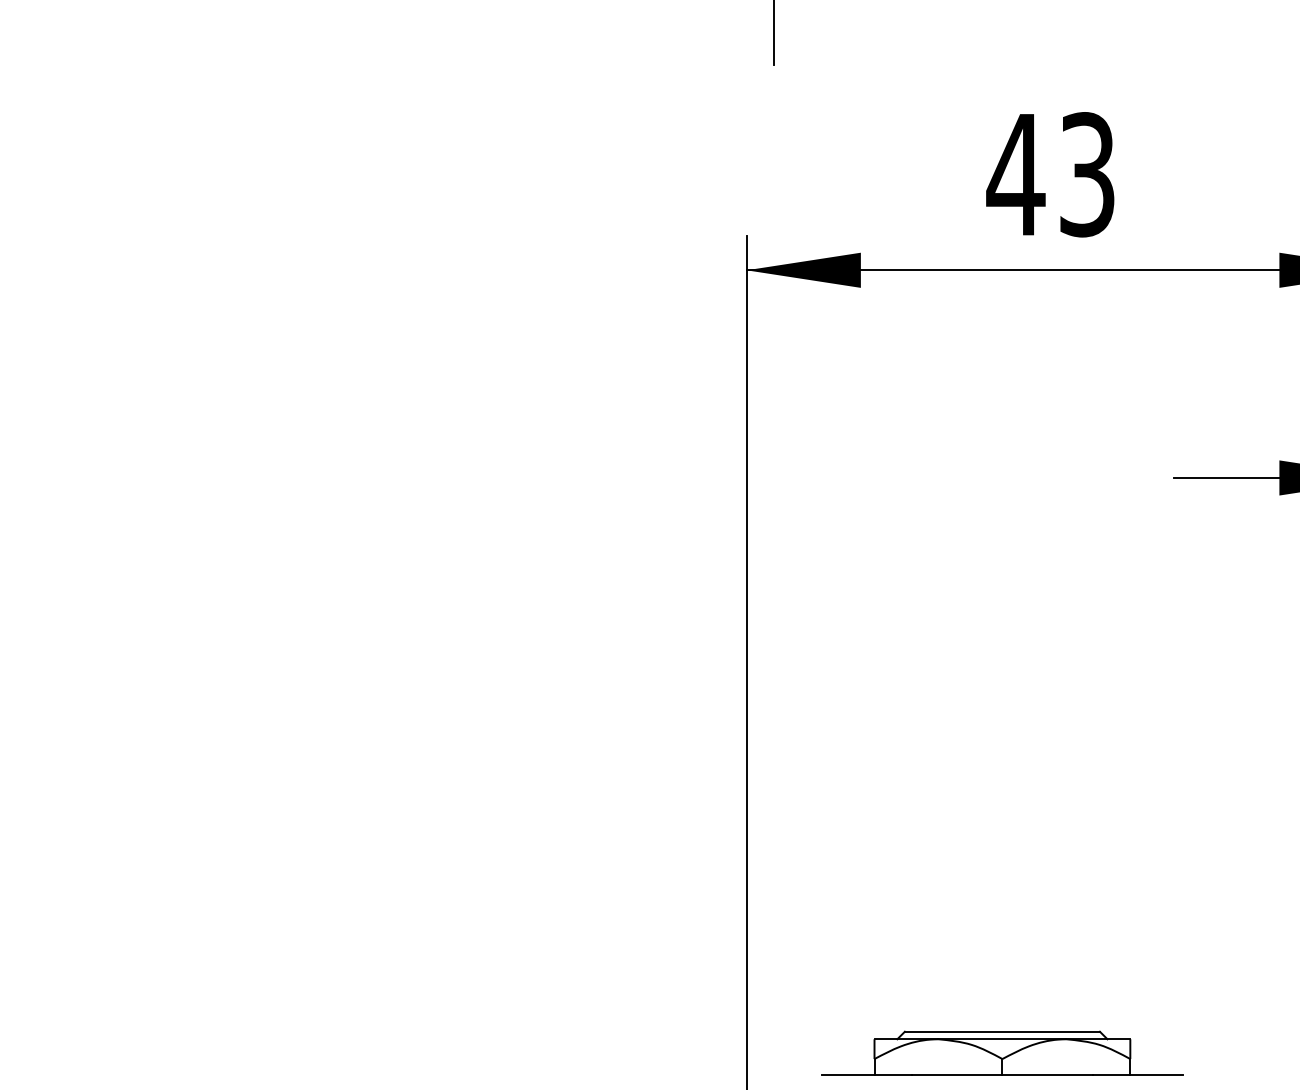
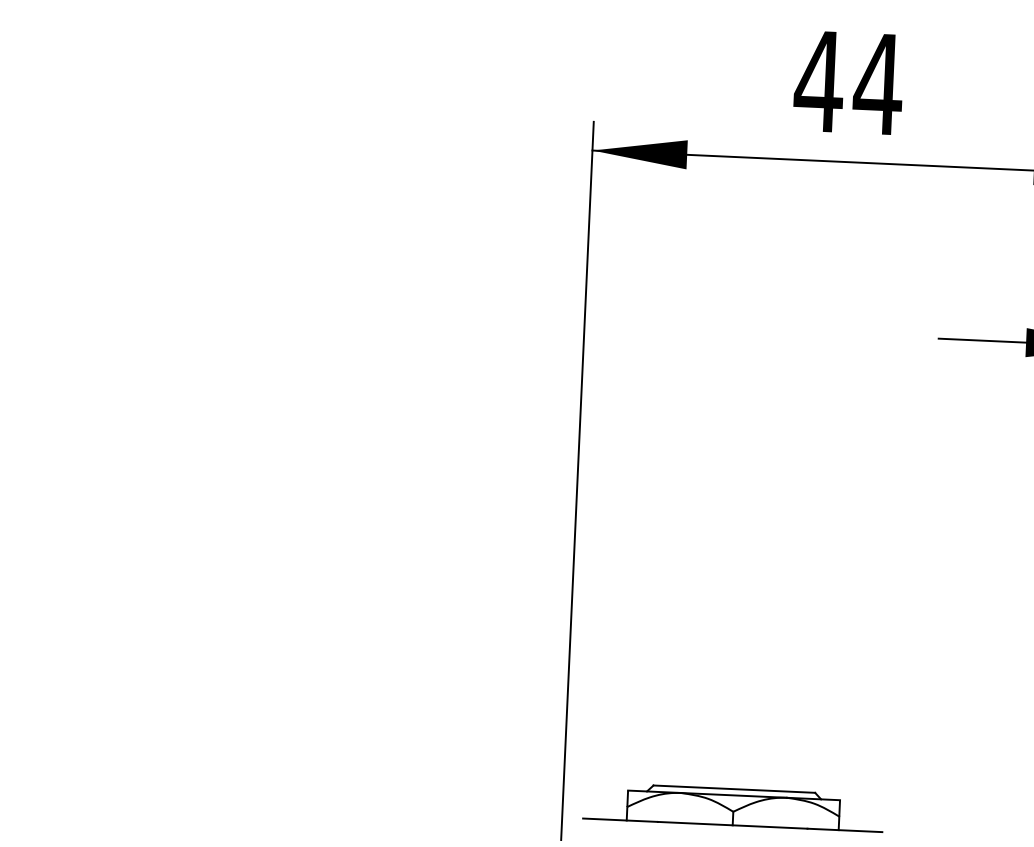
text: (1086, 174) -> (877, 83), 43 -> 44
part: (1002, 1052) -> (733, 806), moved

